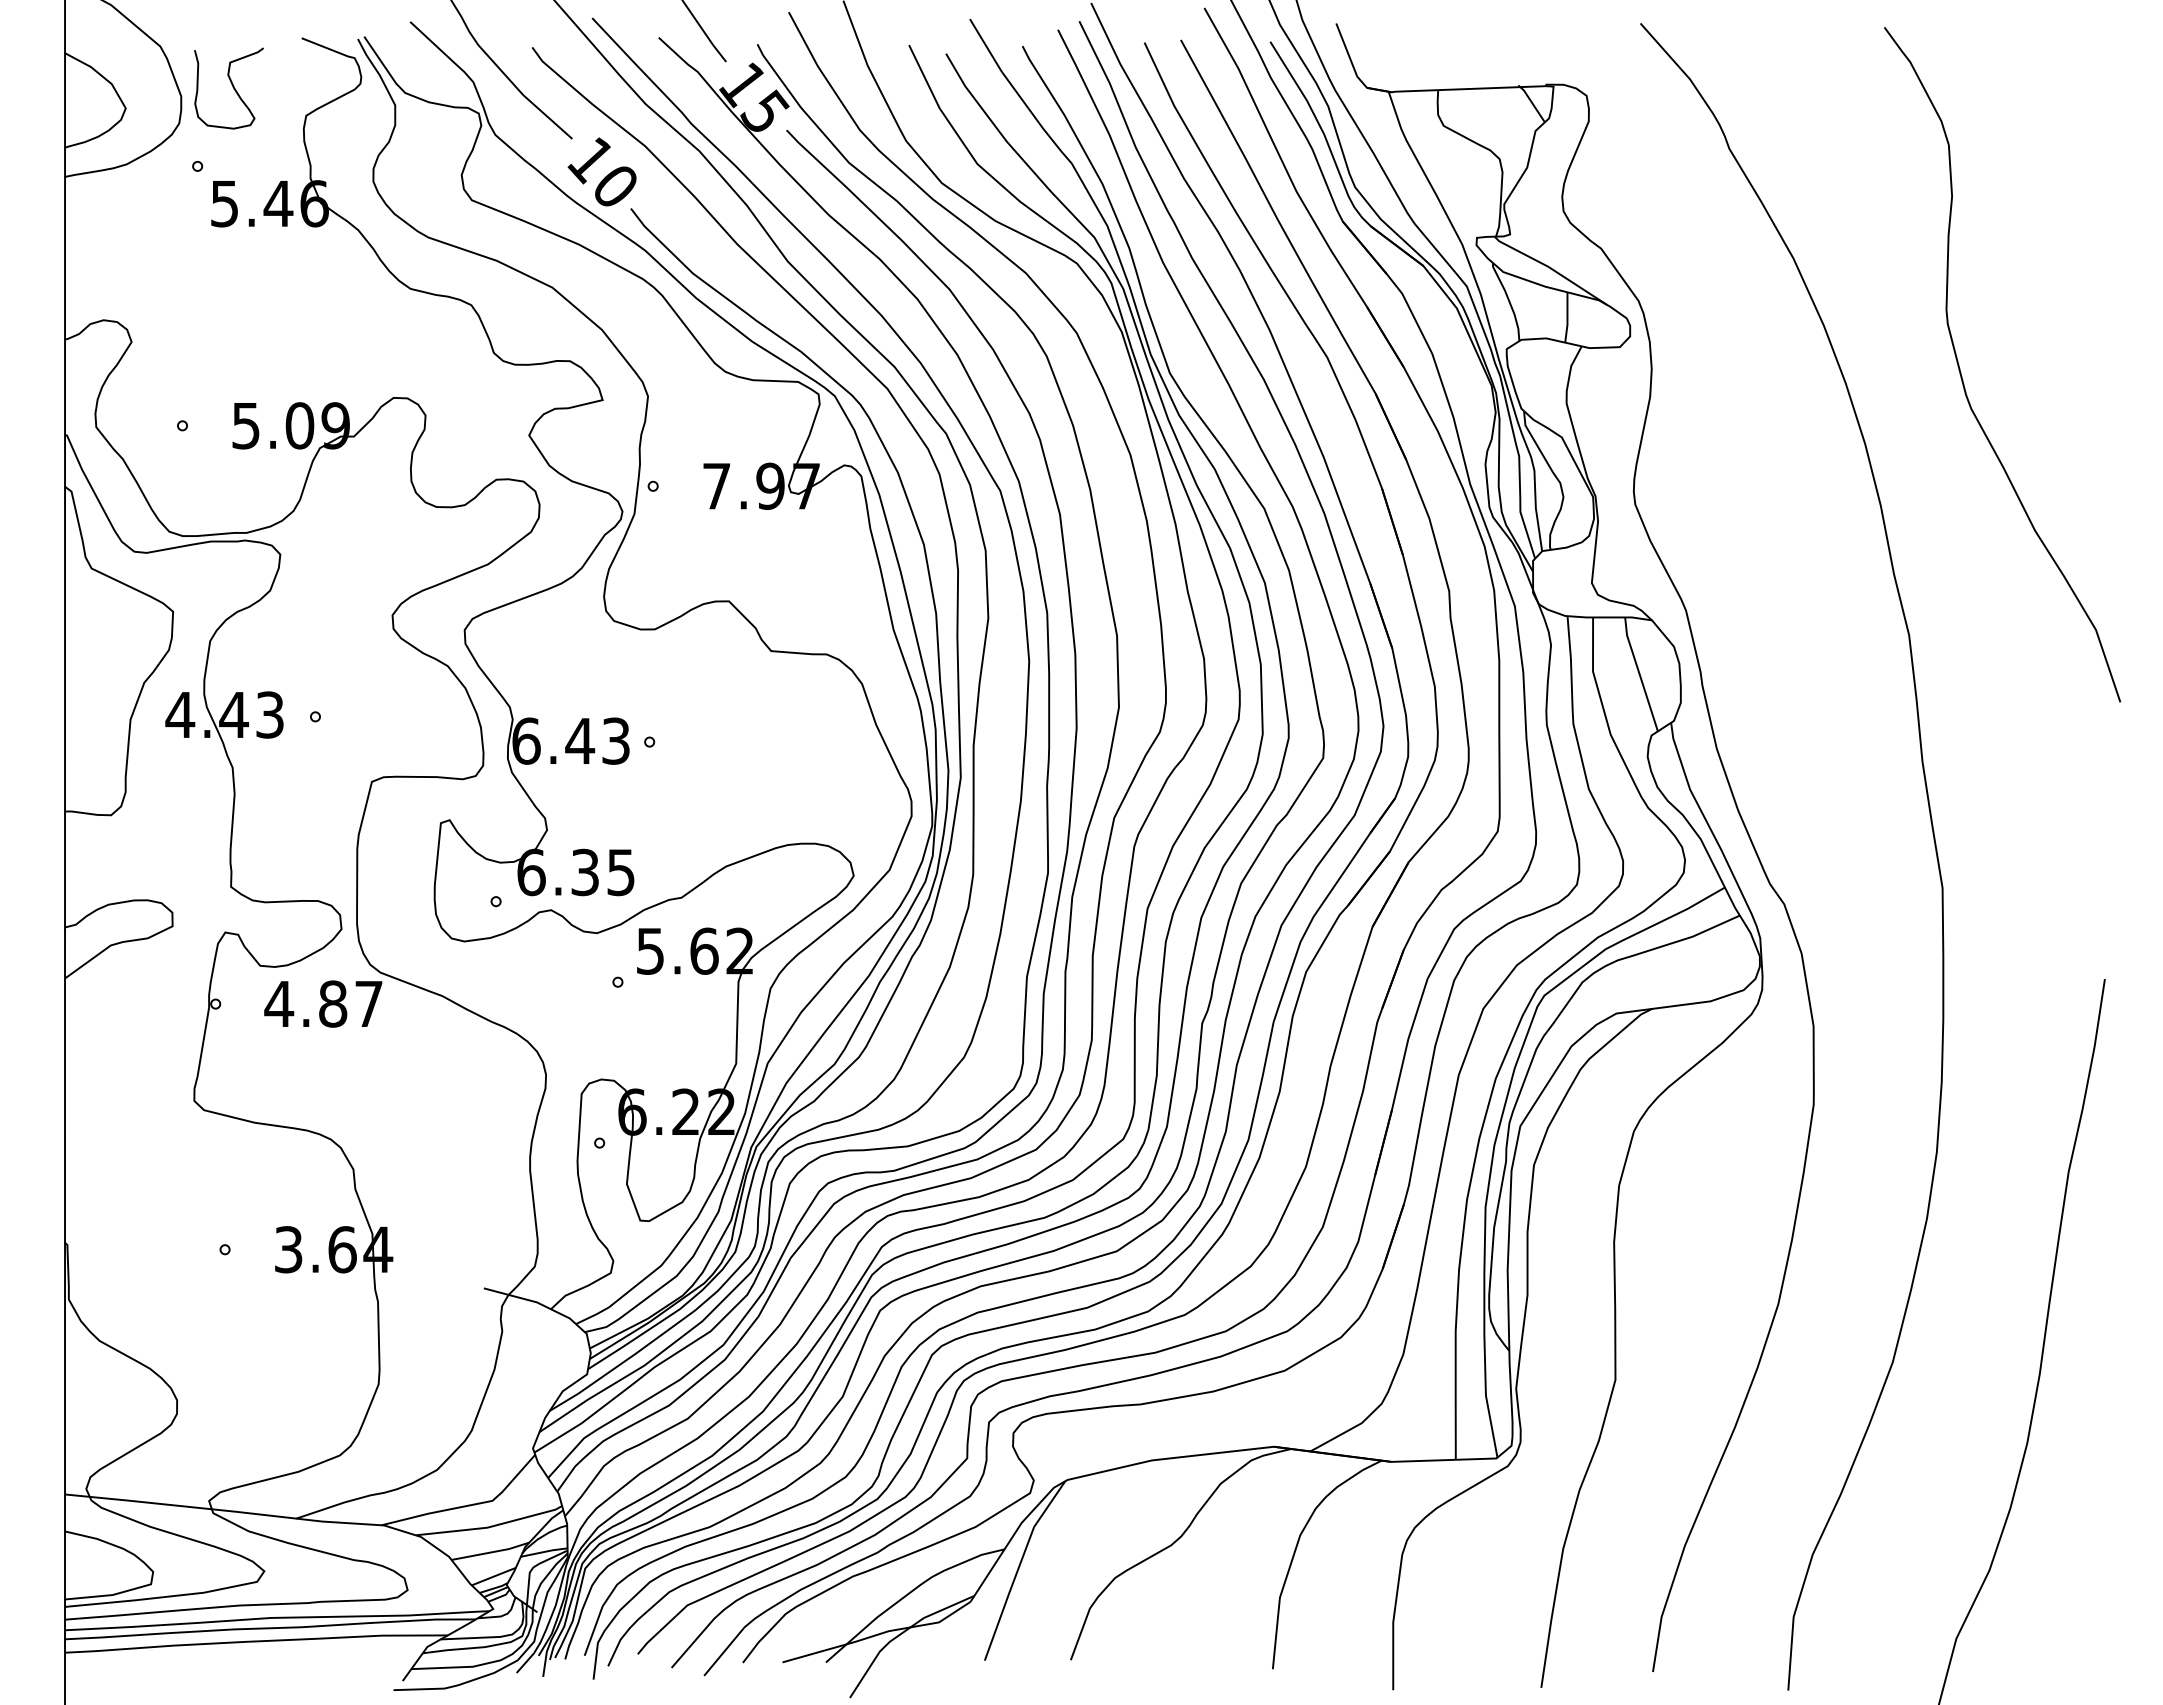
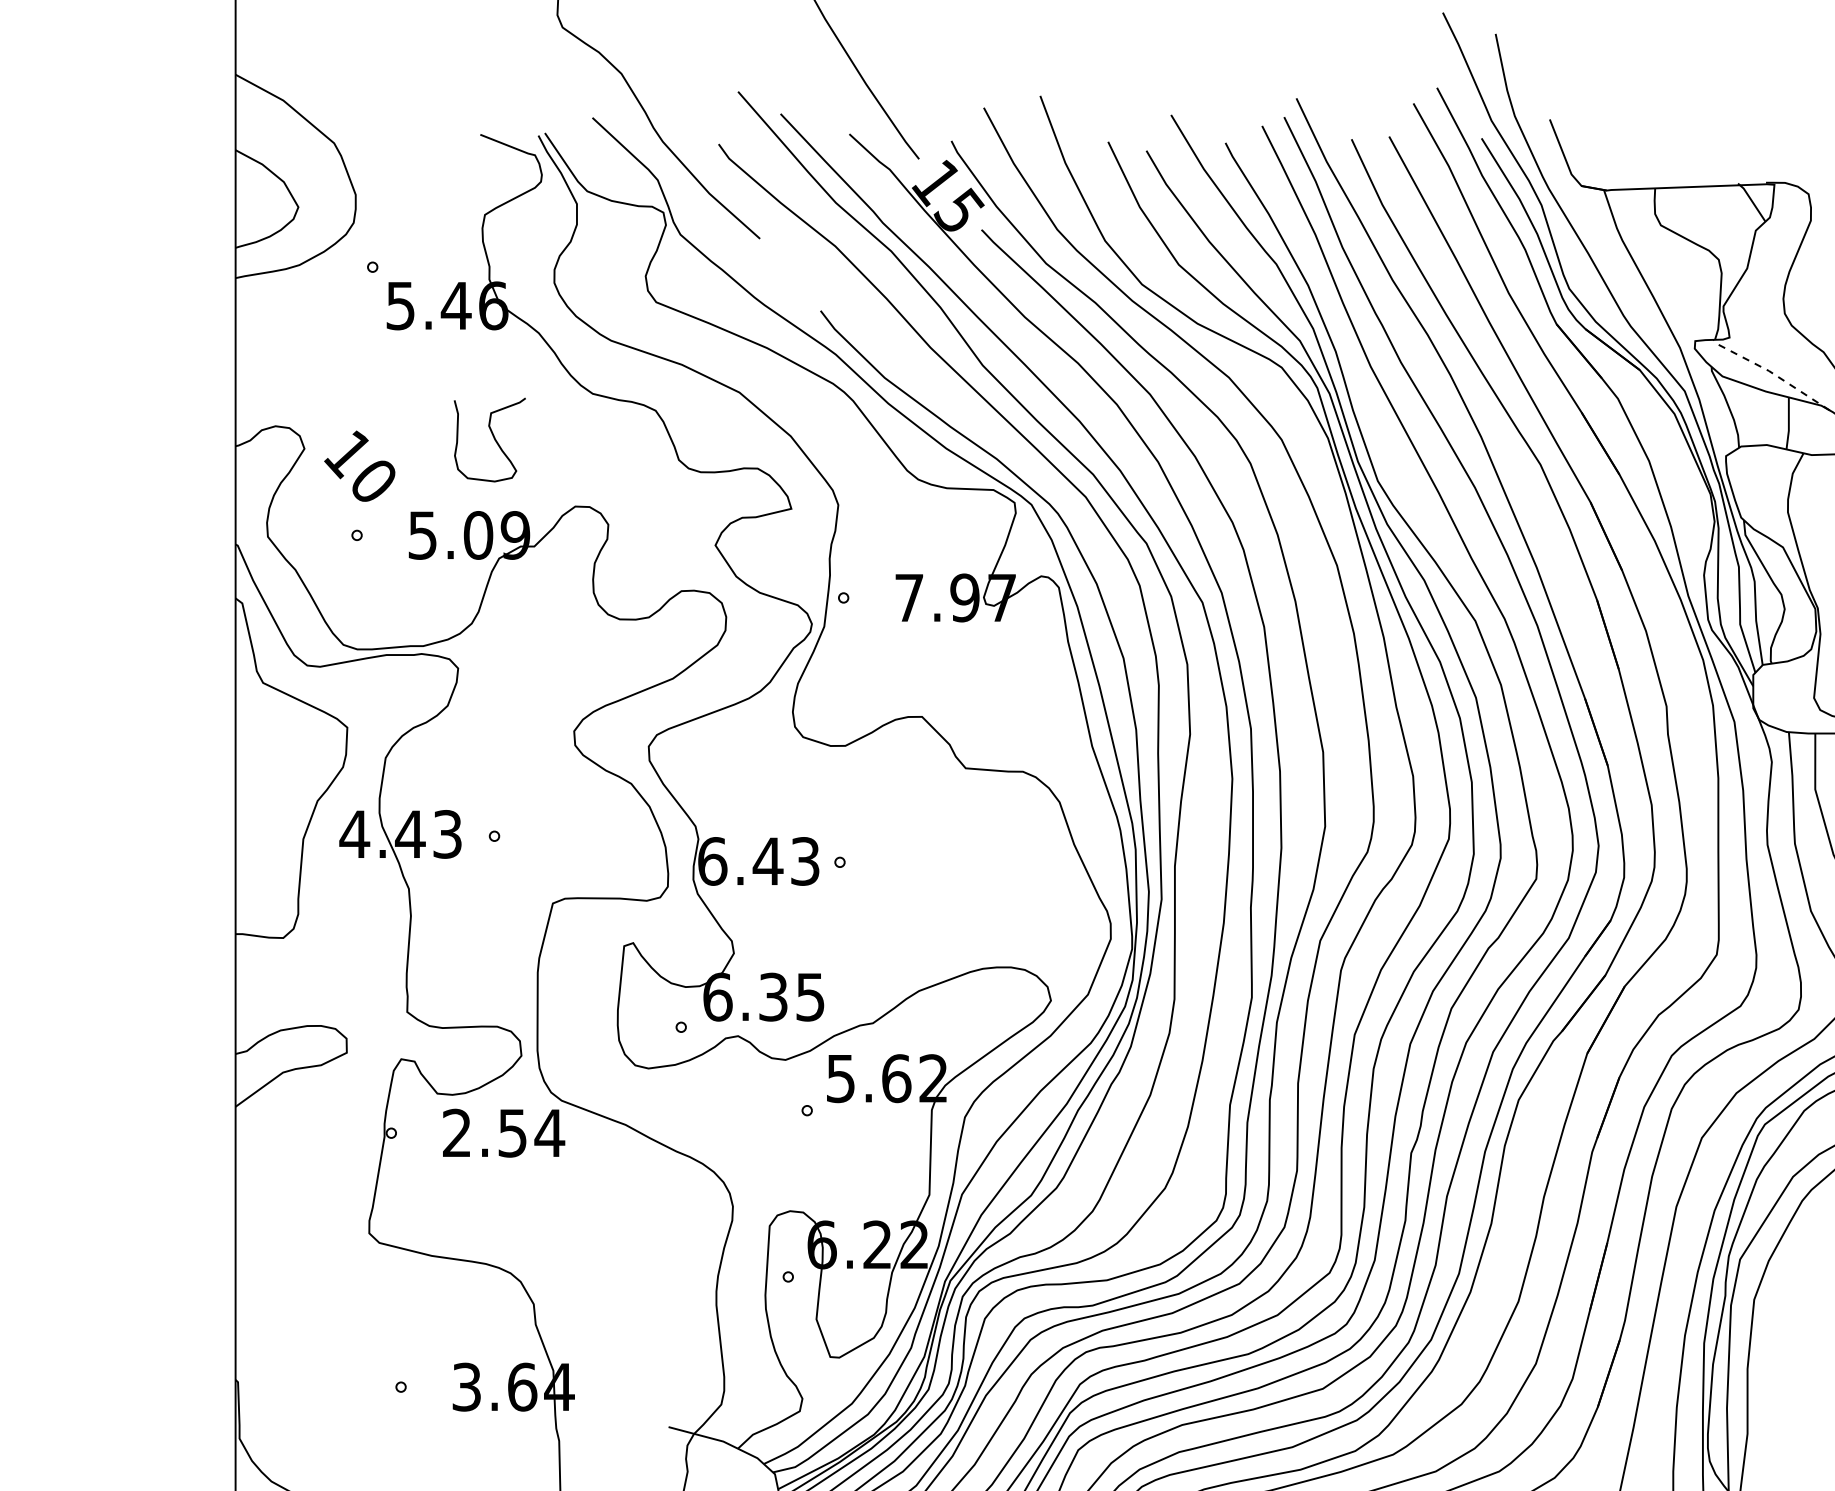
curve: (232, 87) -> (493, 438), moved
text: (601, 171) -> (359, 465), moved
line: (1550, 268) -> (1771, 372), solid -> dashed
text: (323, 1003) -> (502, 1132), 4.87 -> 2.54

